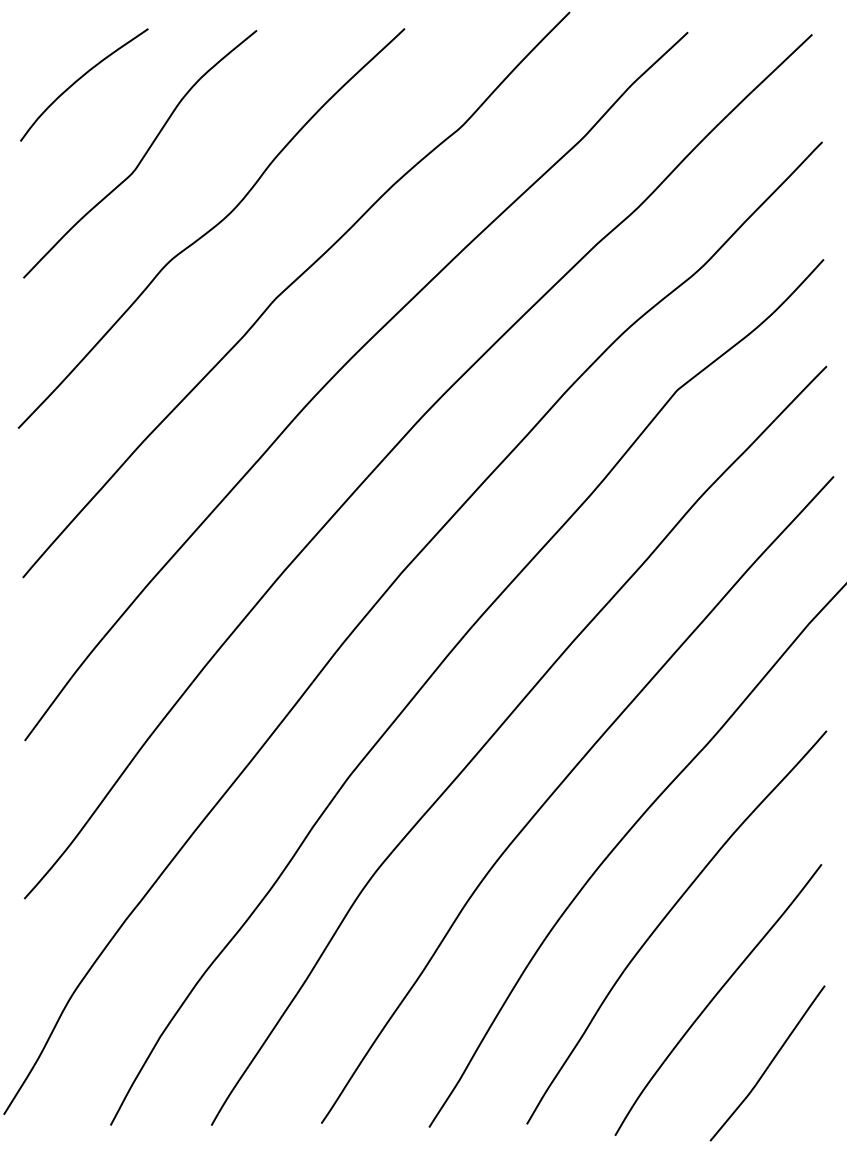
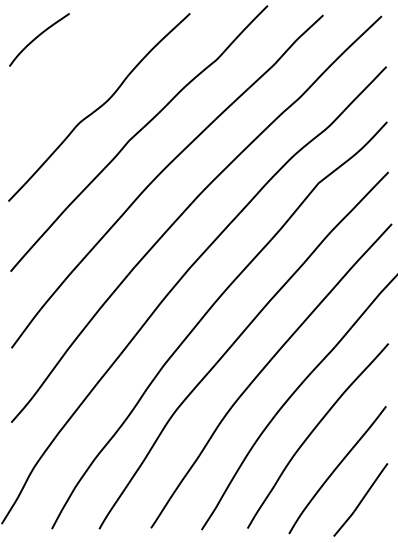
curve: (141, 156) -> (66, 73), removed

